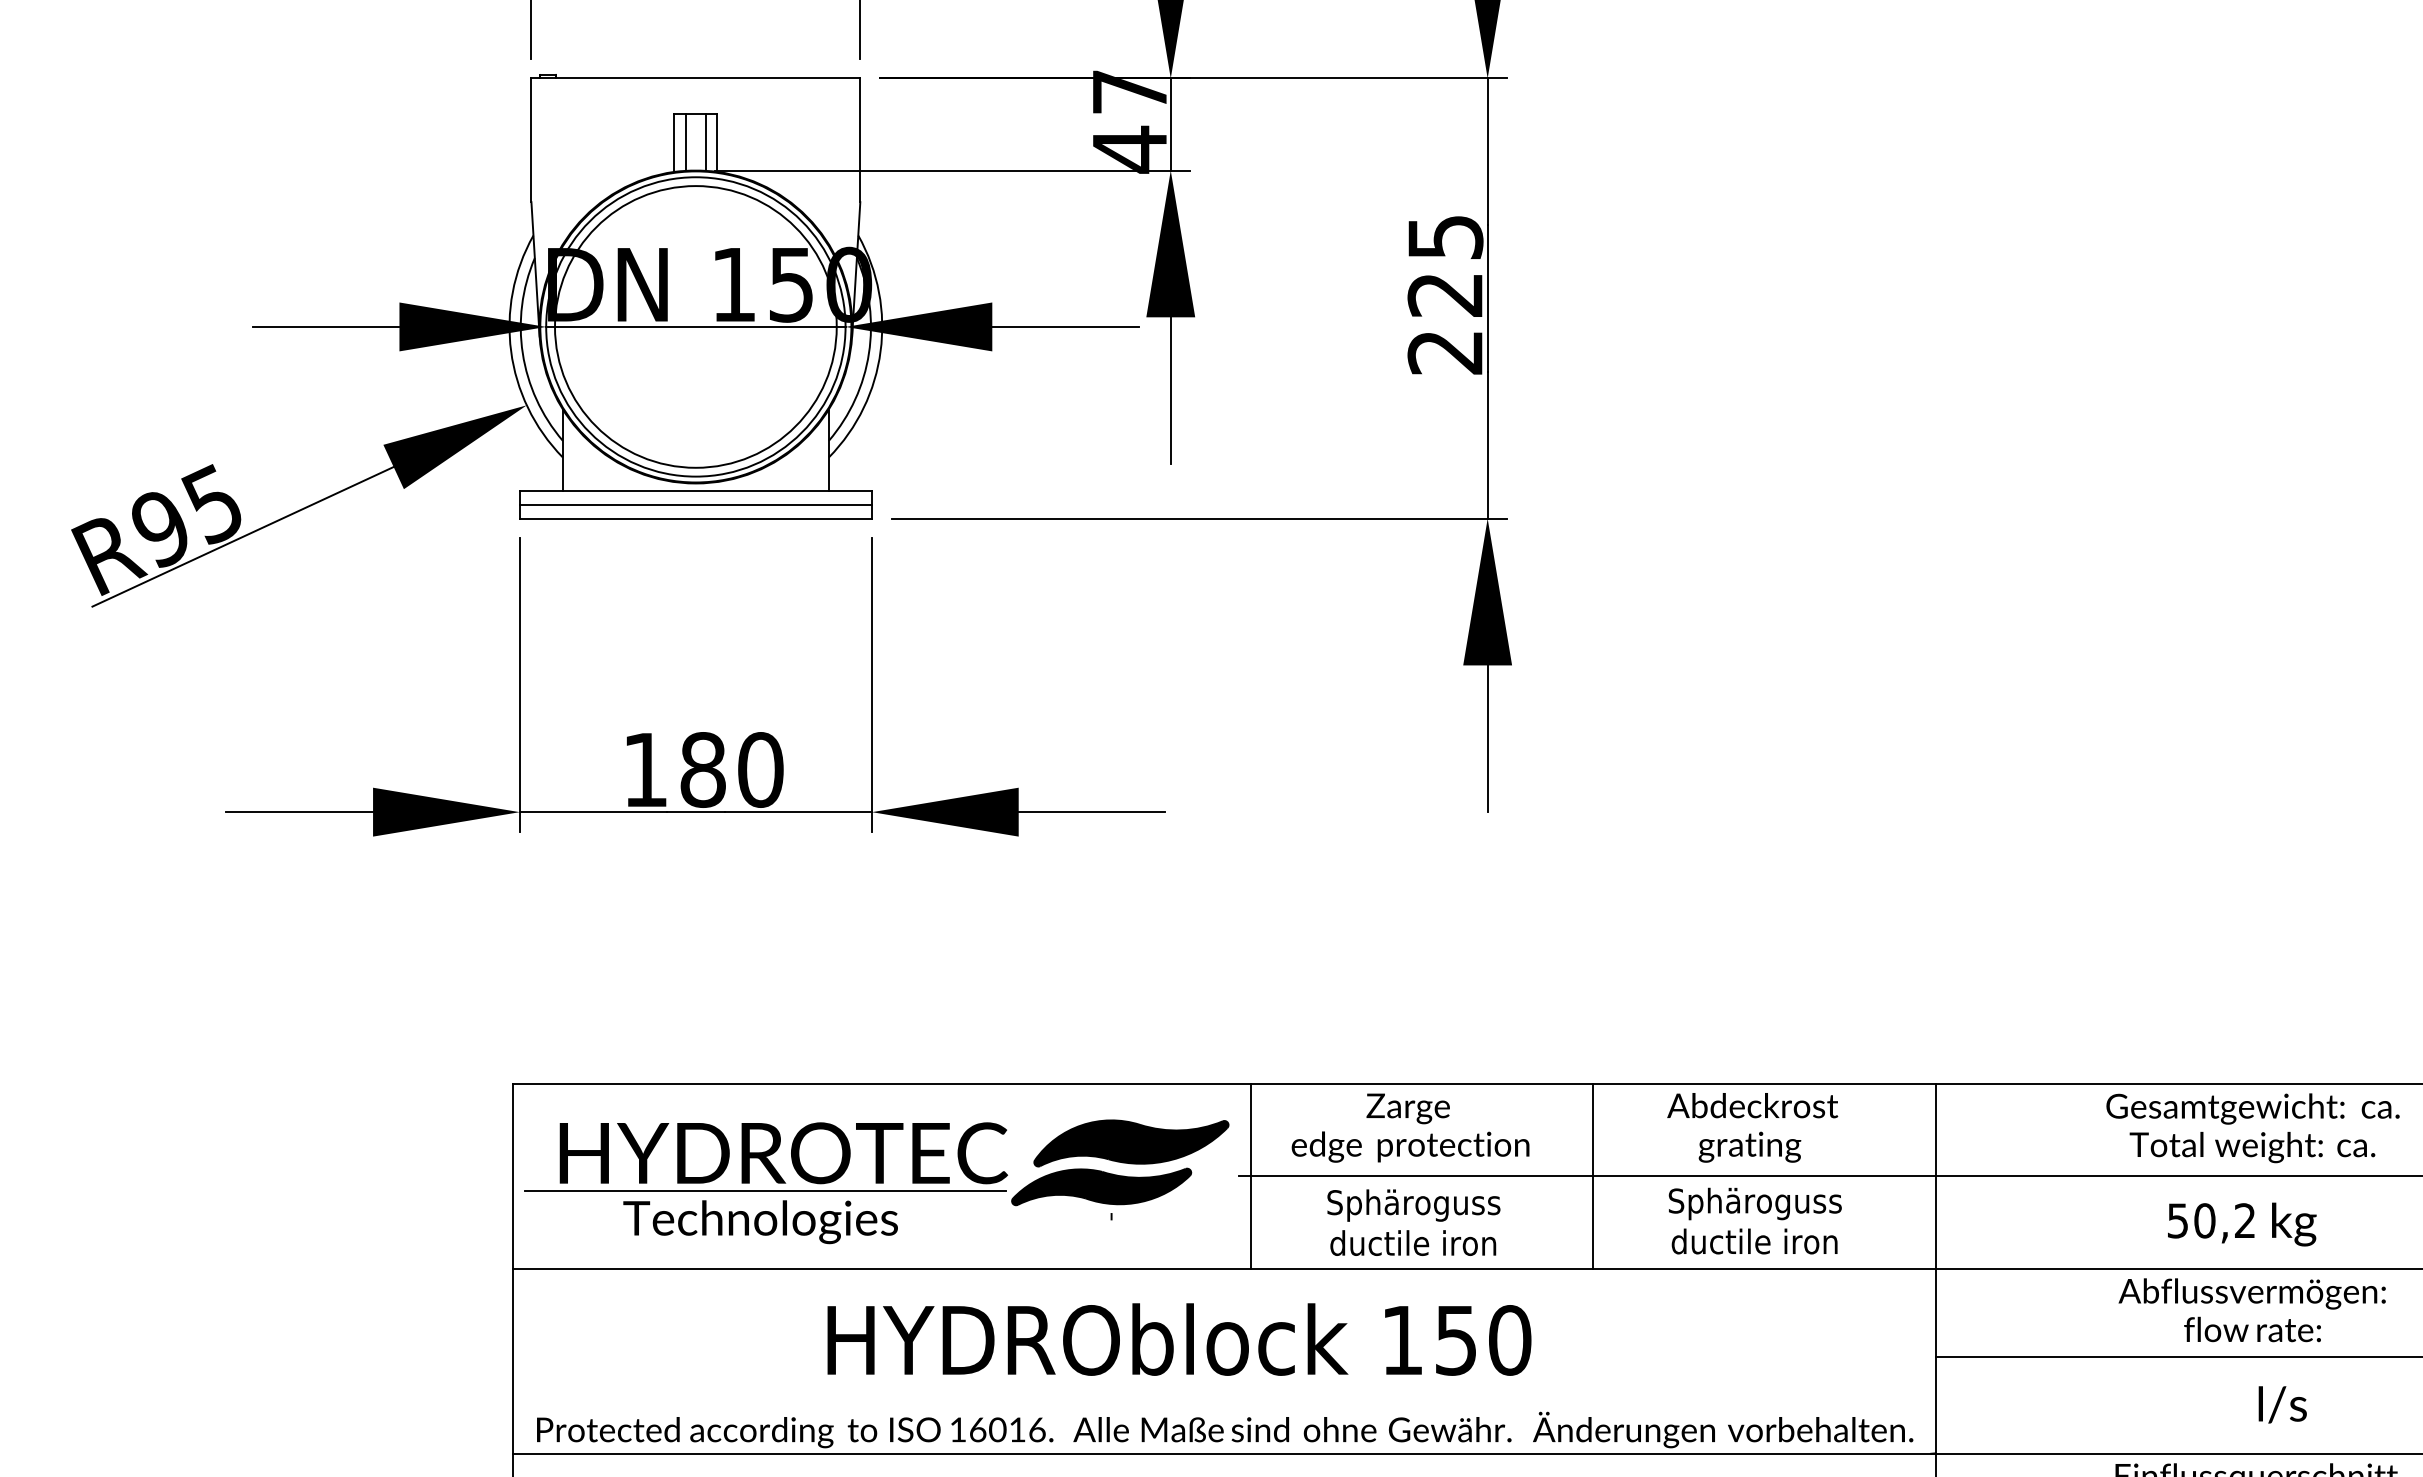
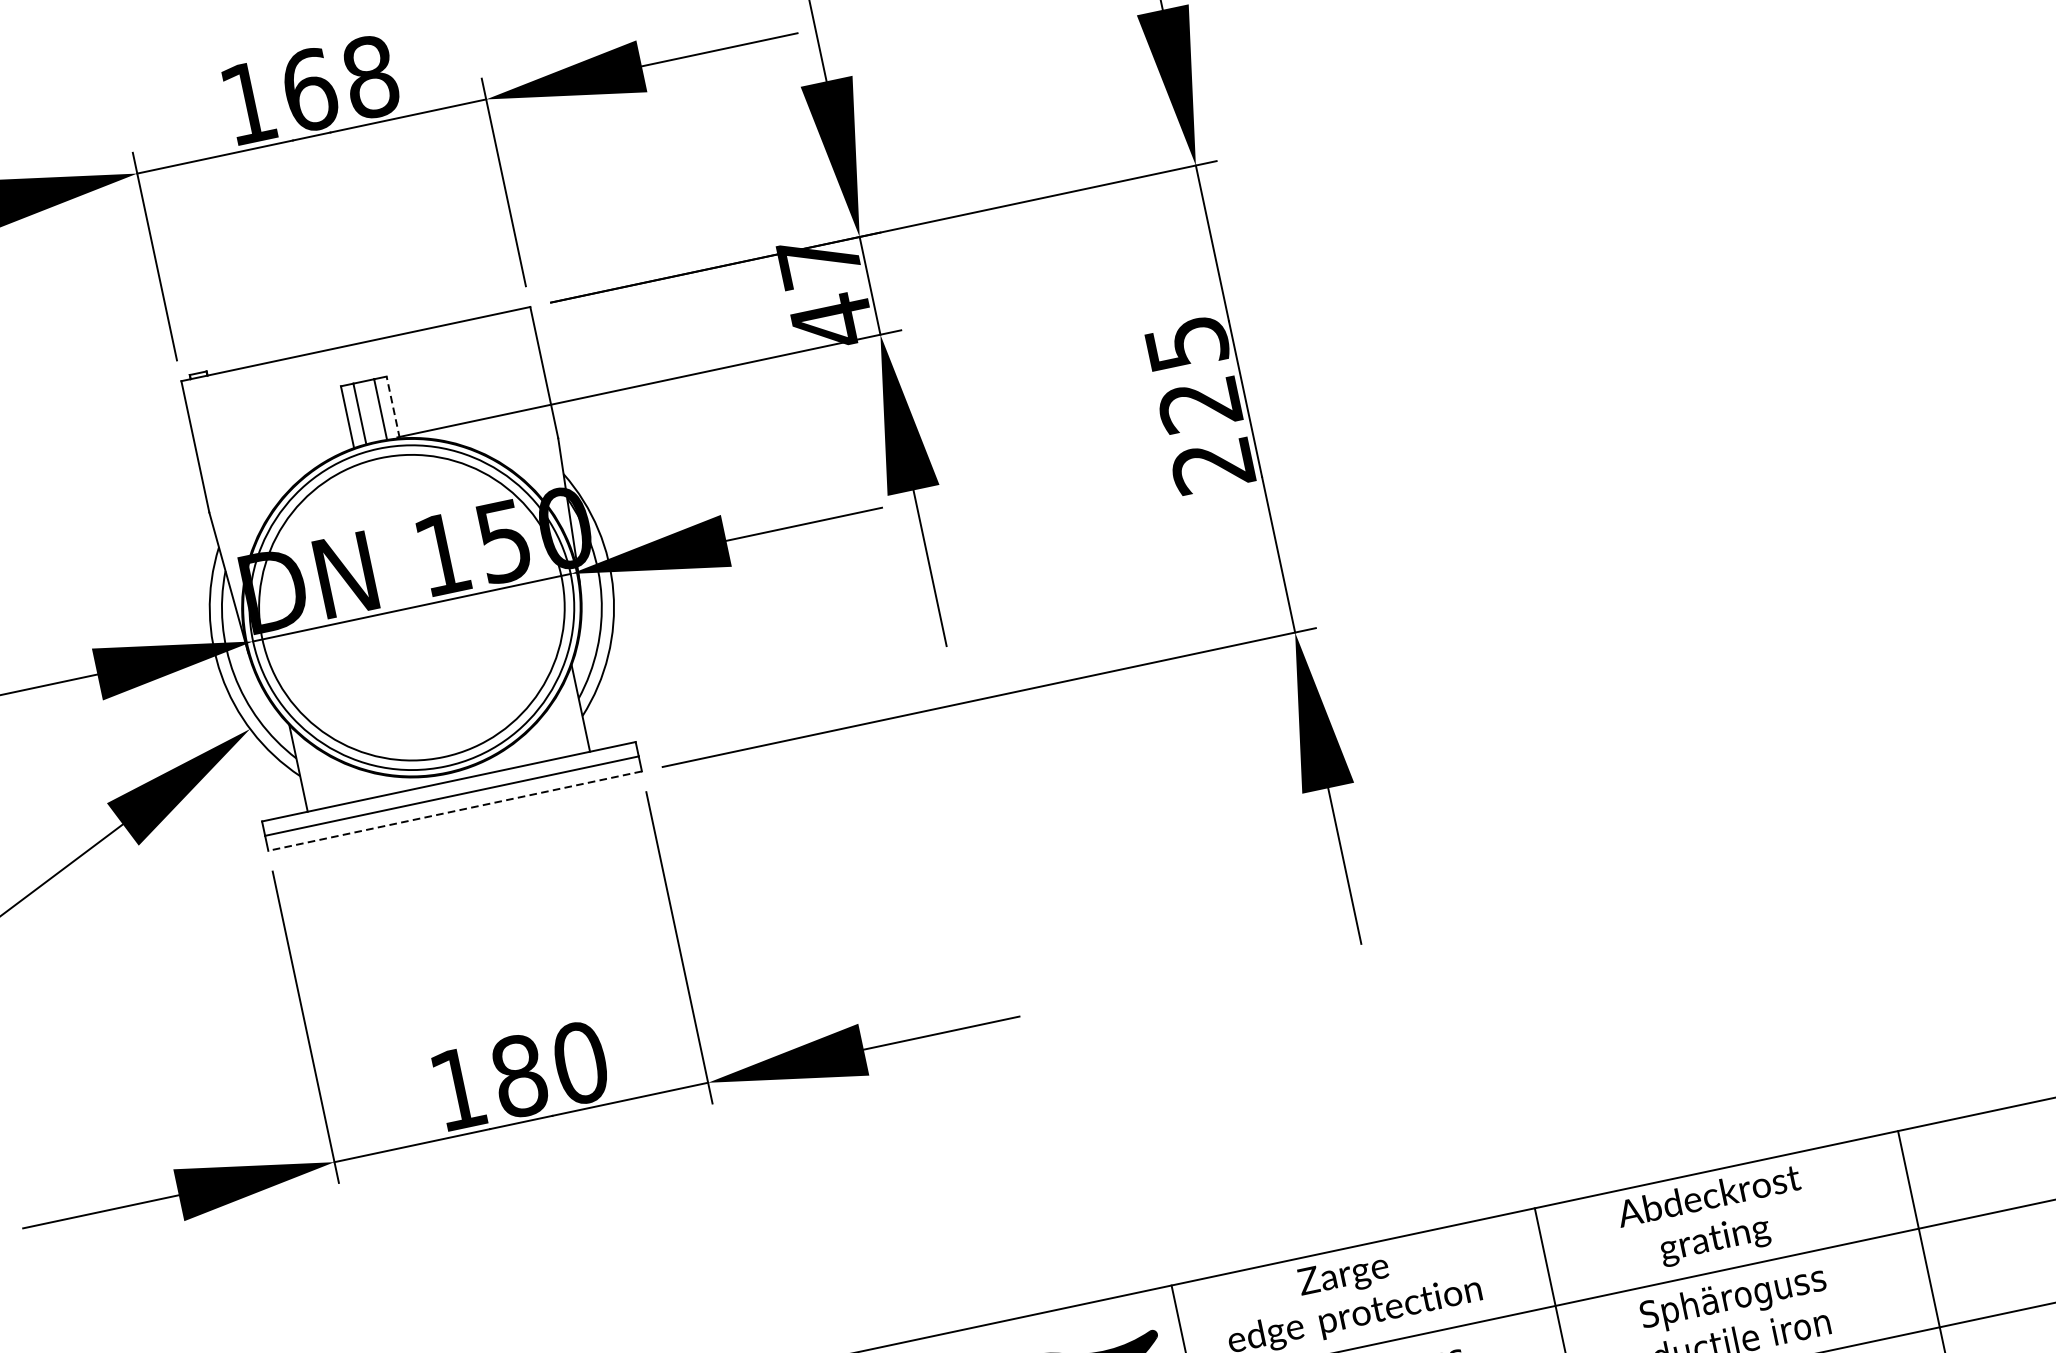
line: (717, 142) -> (393, 407), solid -> dashed
line: (695, 518) -> (454, 811), solid -> dashed

